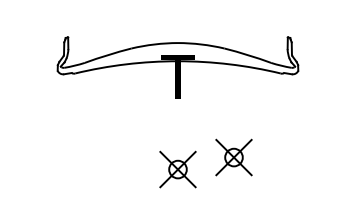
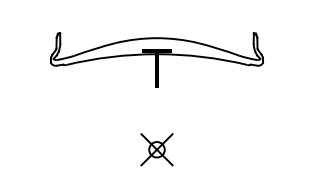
part: (233, 157) -> (205, 139), removed

